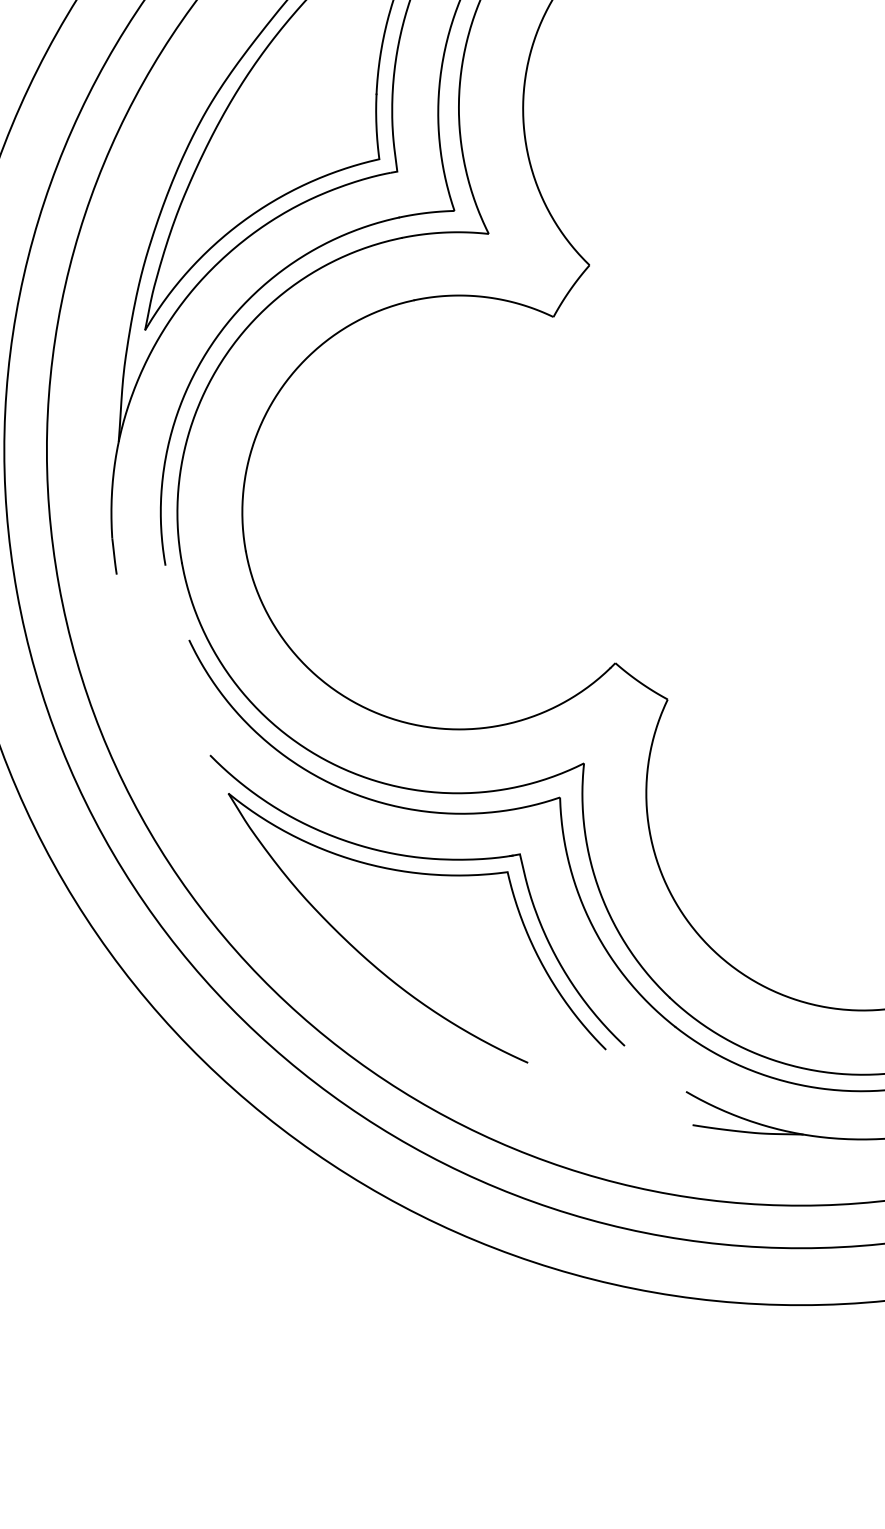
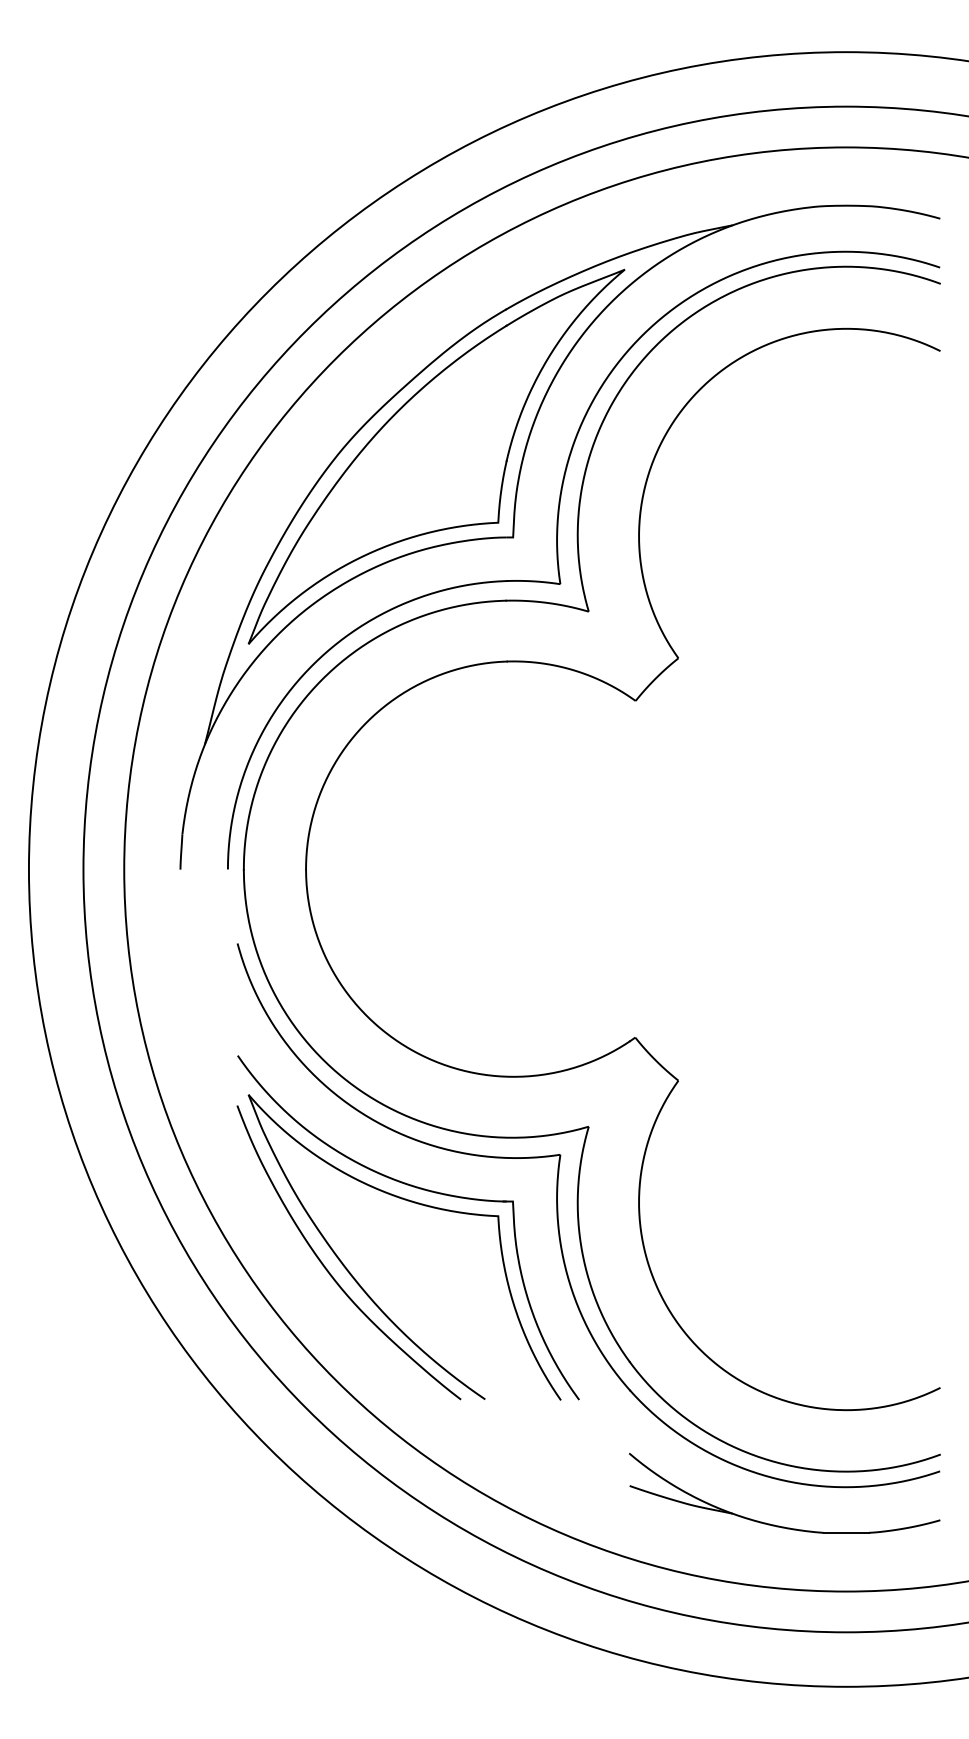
curve: (340, 956) -> (326, 1267), added

